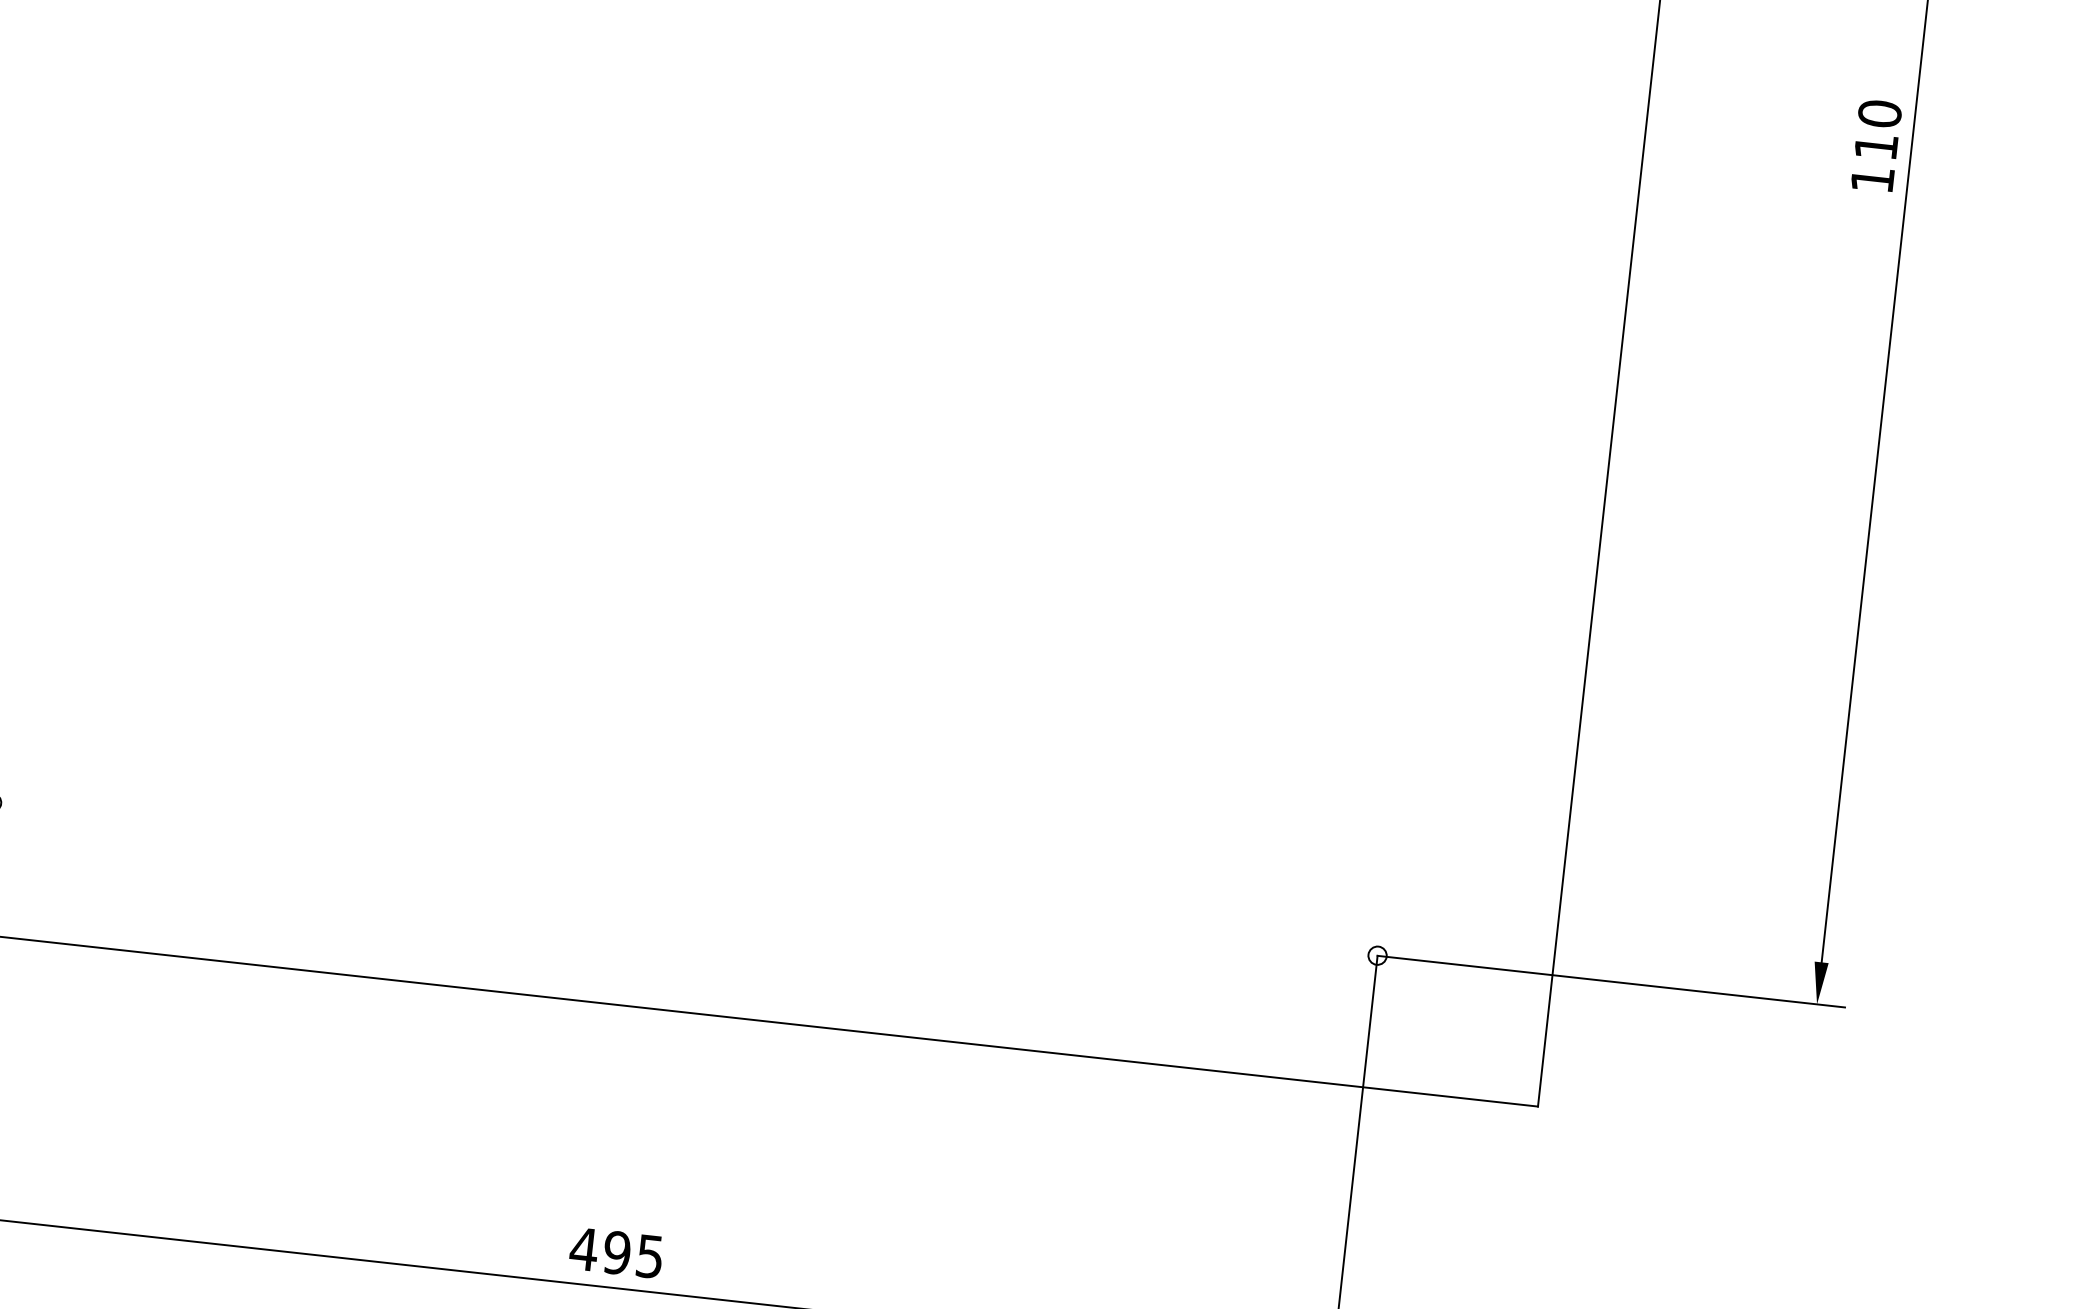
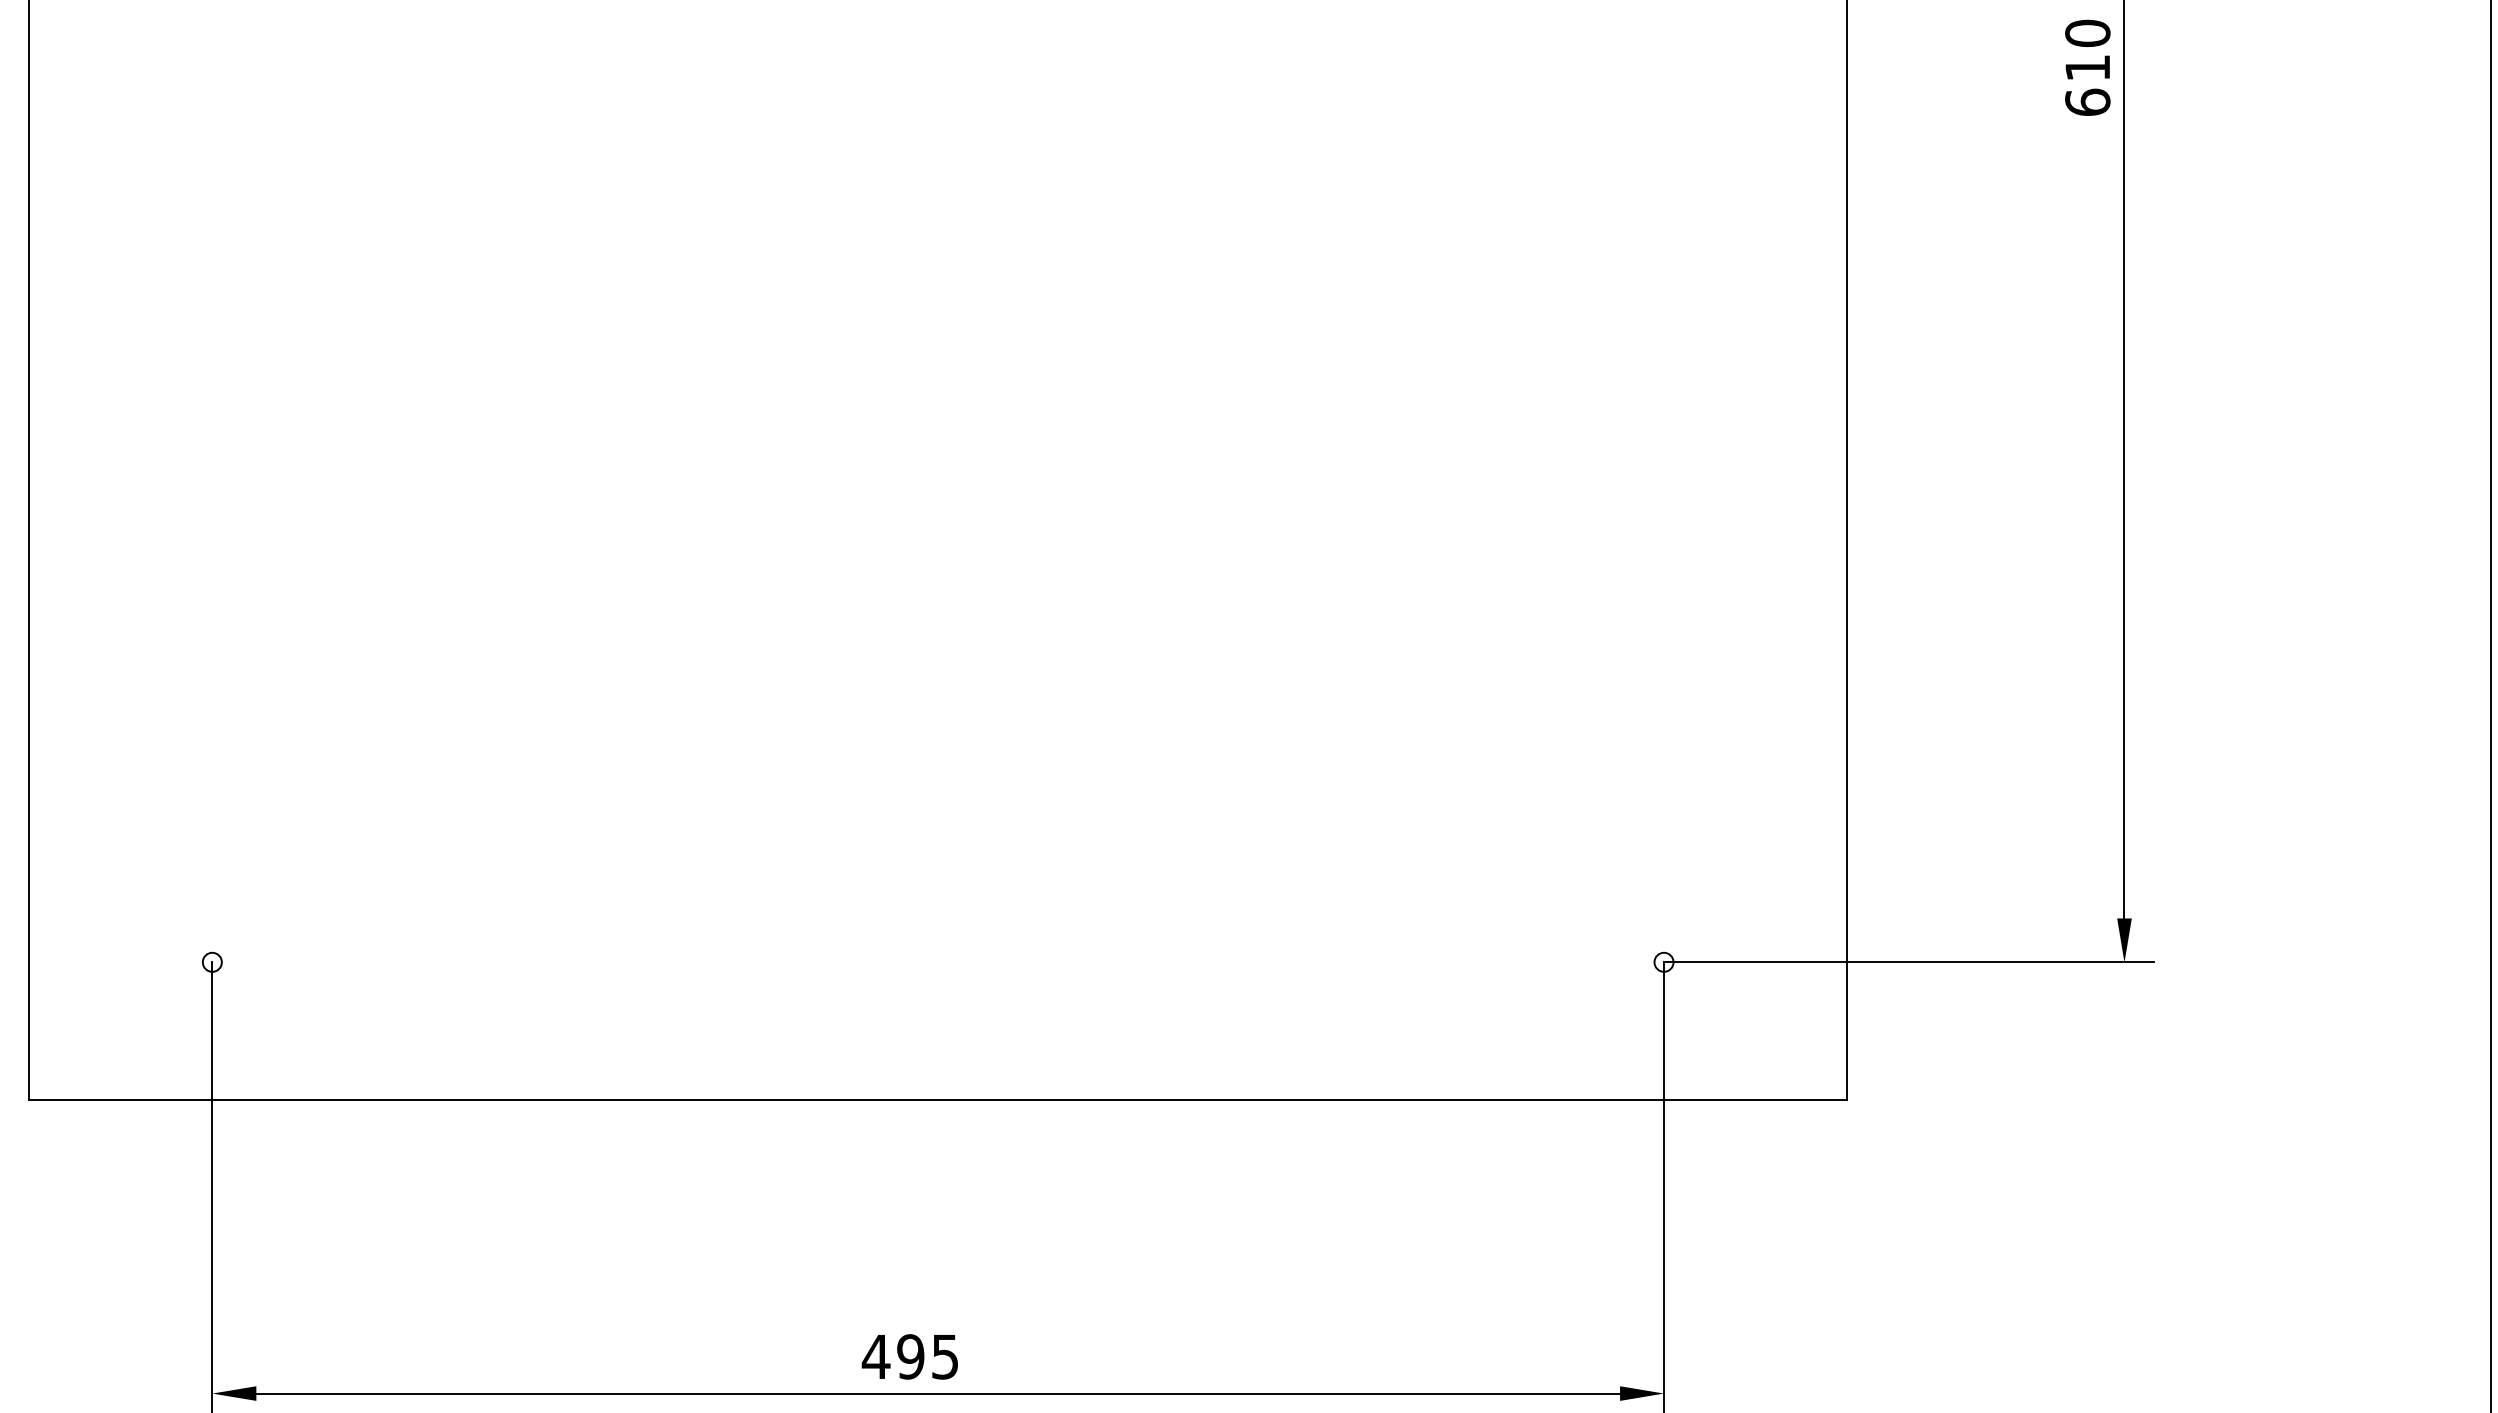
text: (1872, 178) -> (2087, 101), 110 -> 610

